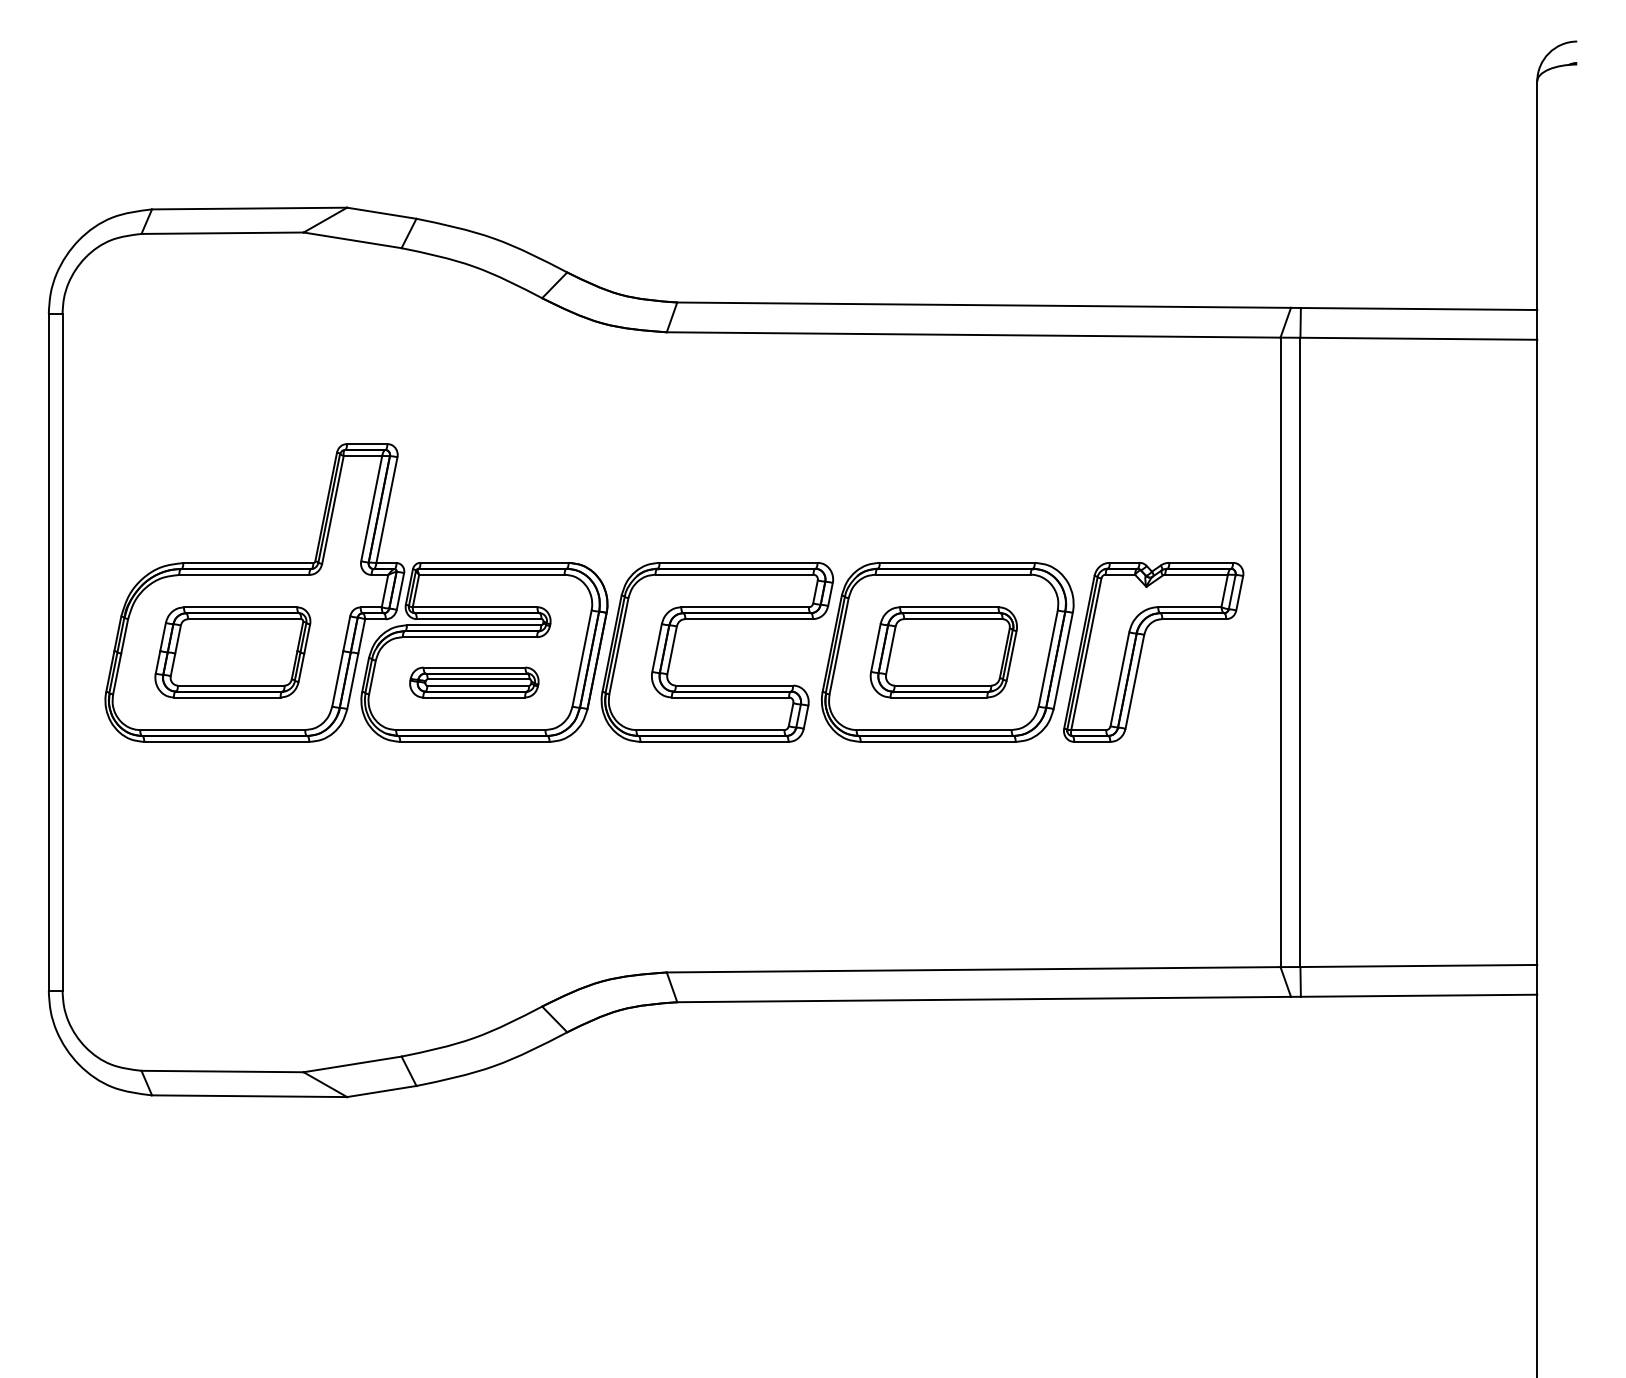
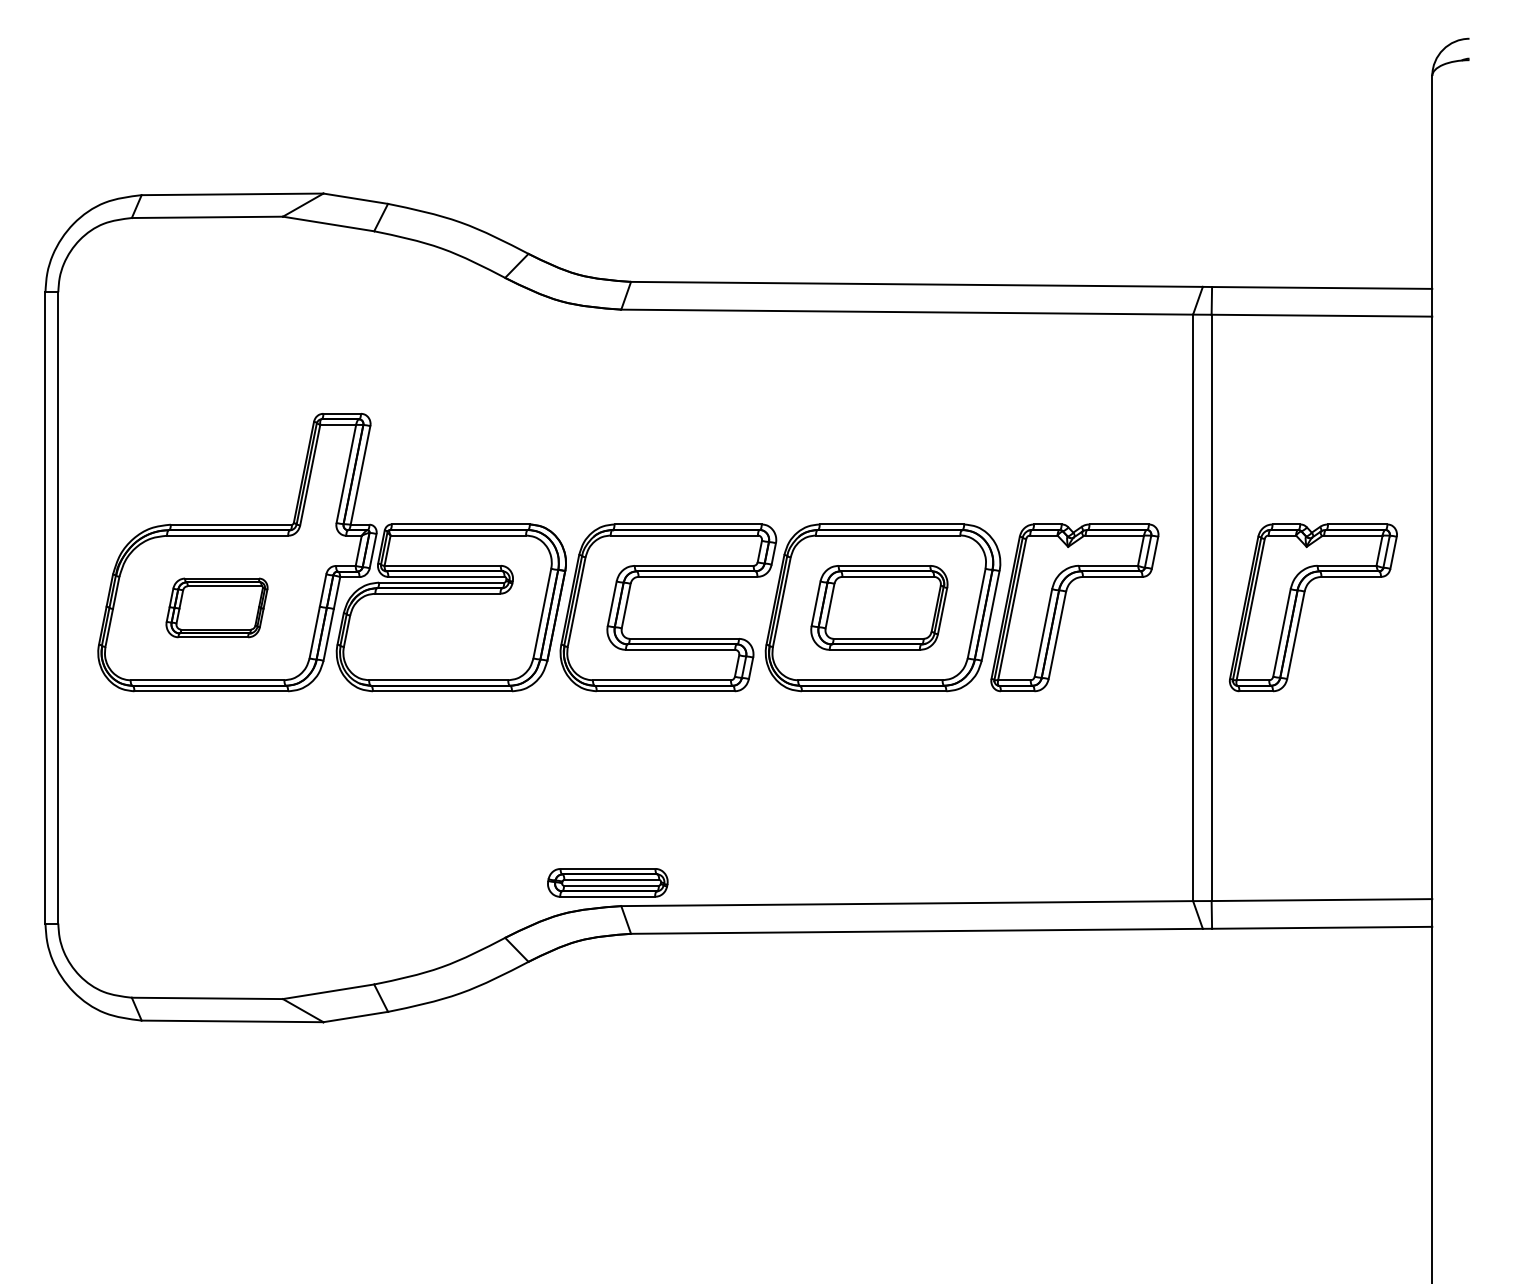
part: (1398, 650) -> (1303, 606), added
part: (232, 652) -> (216, 607), size x0.7
part: (474, 682) -> (607, 882), moved

